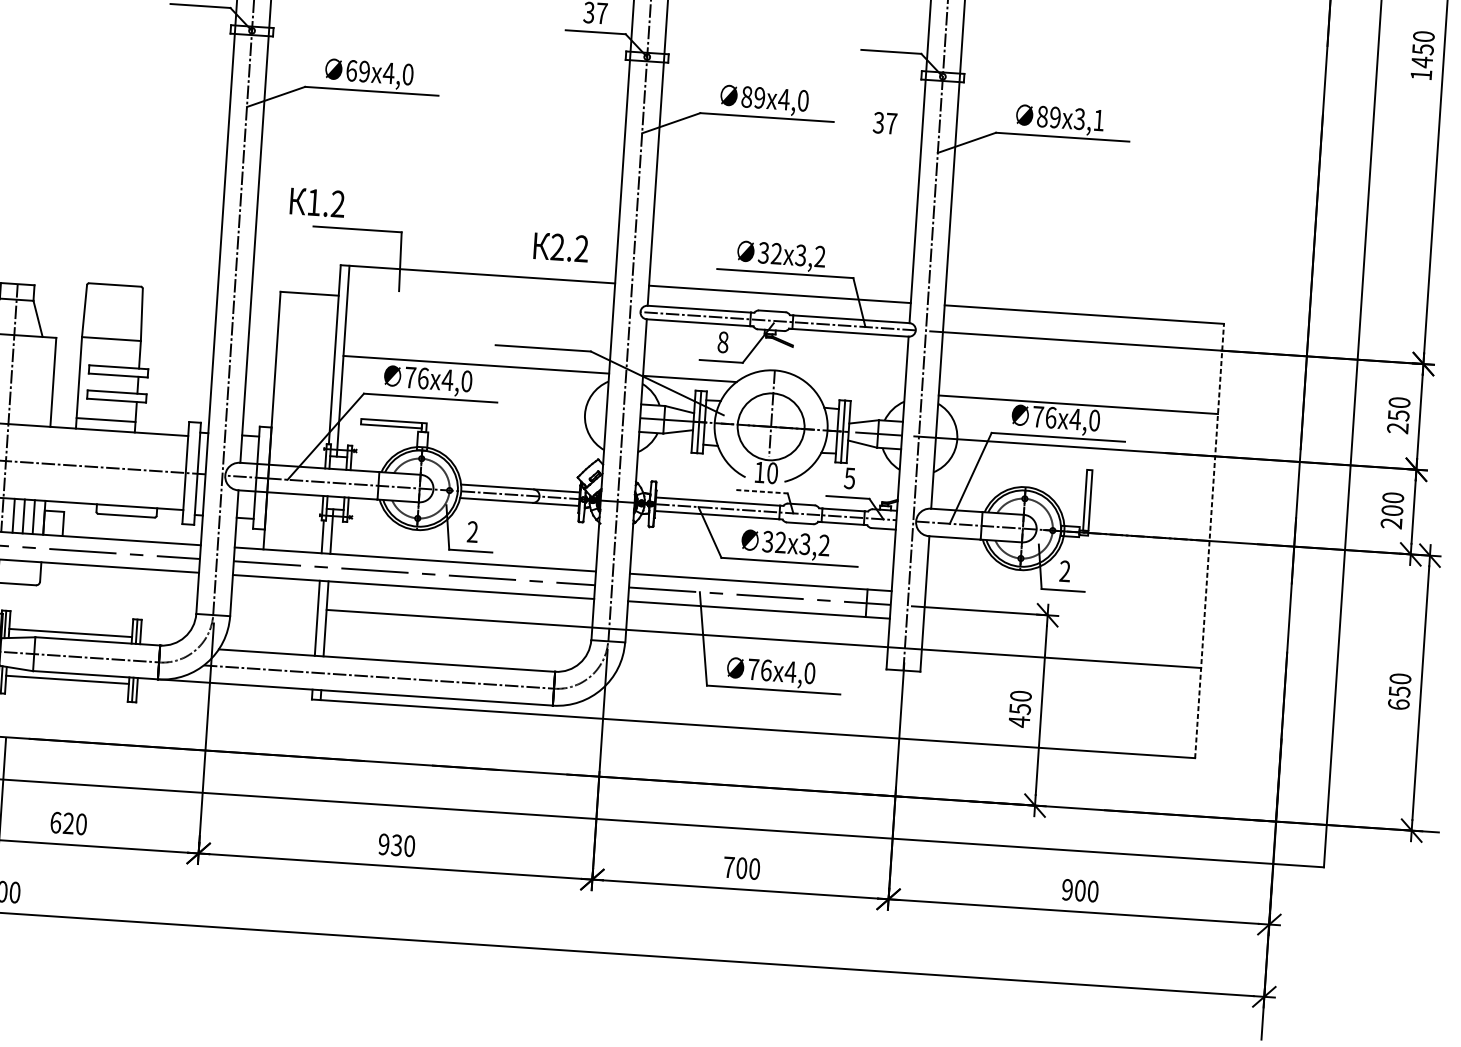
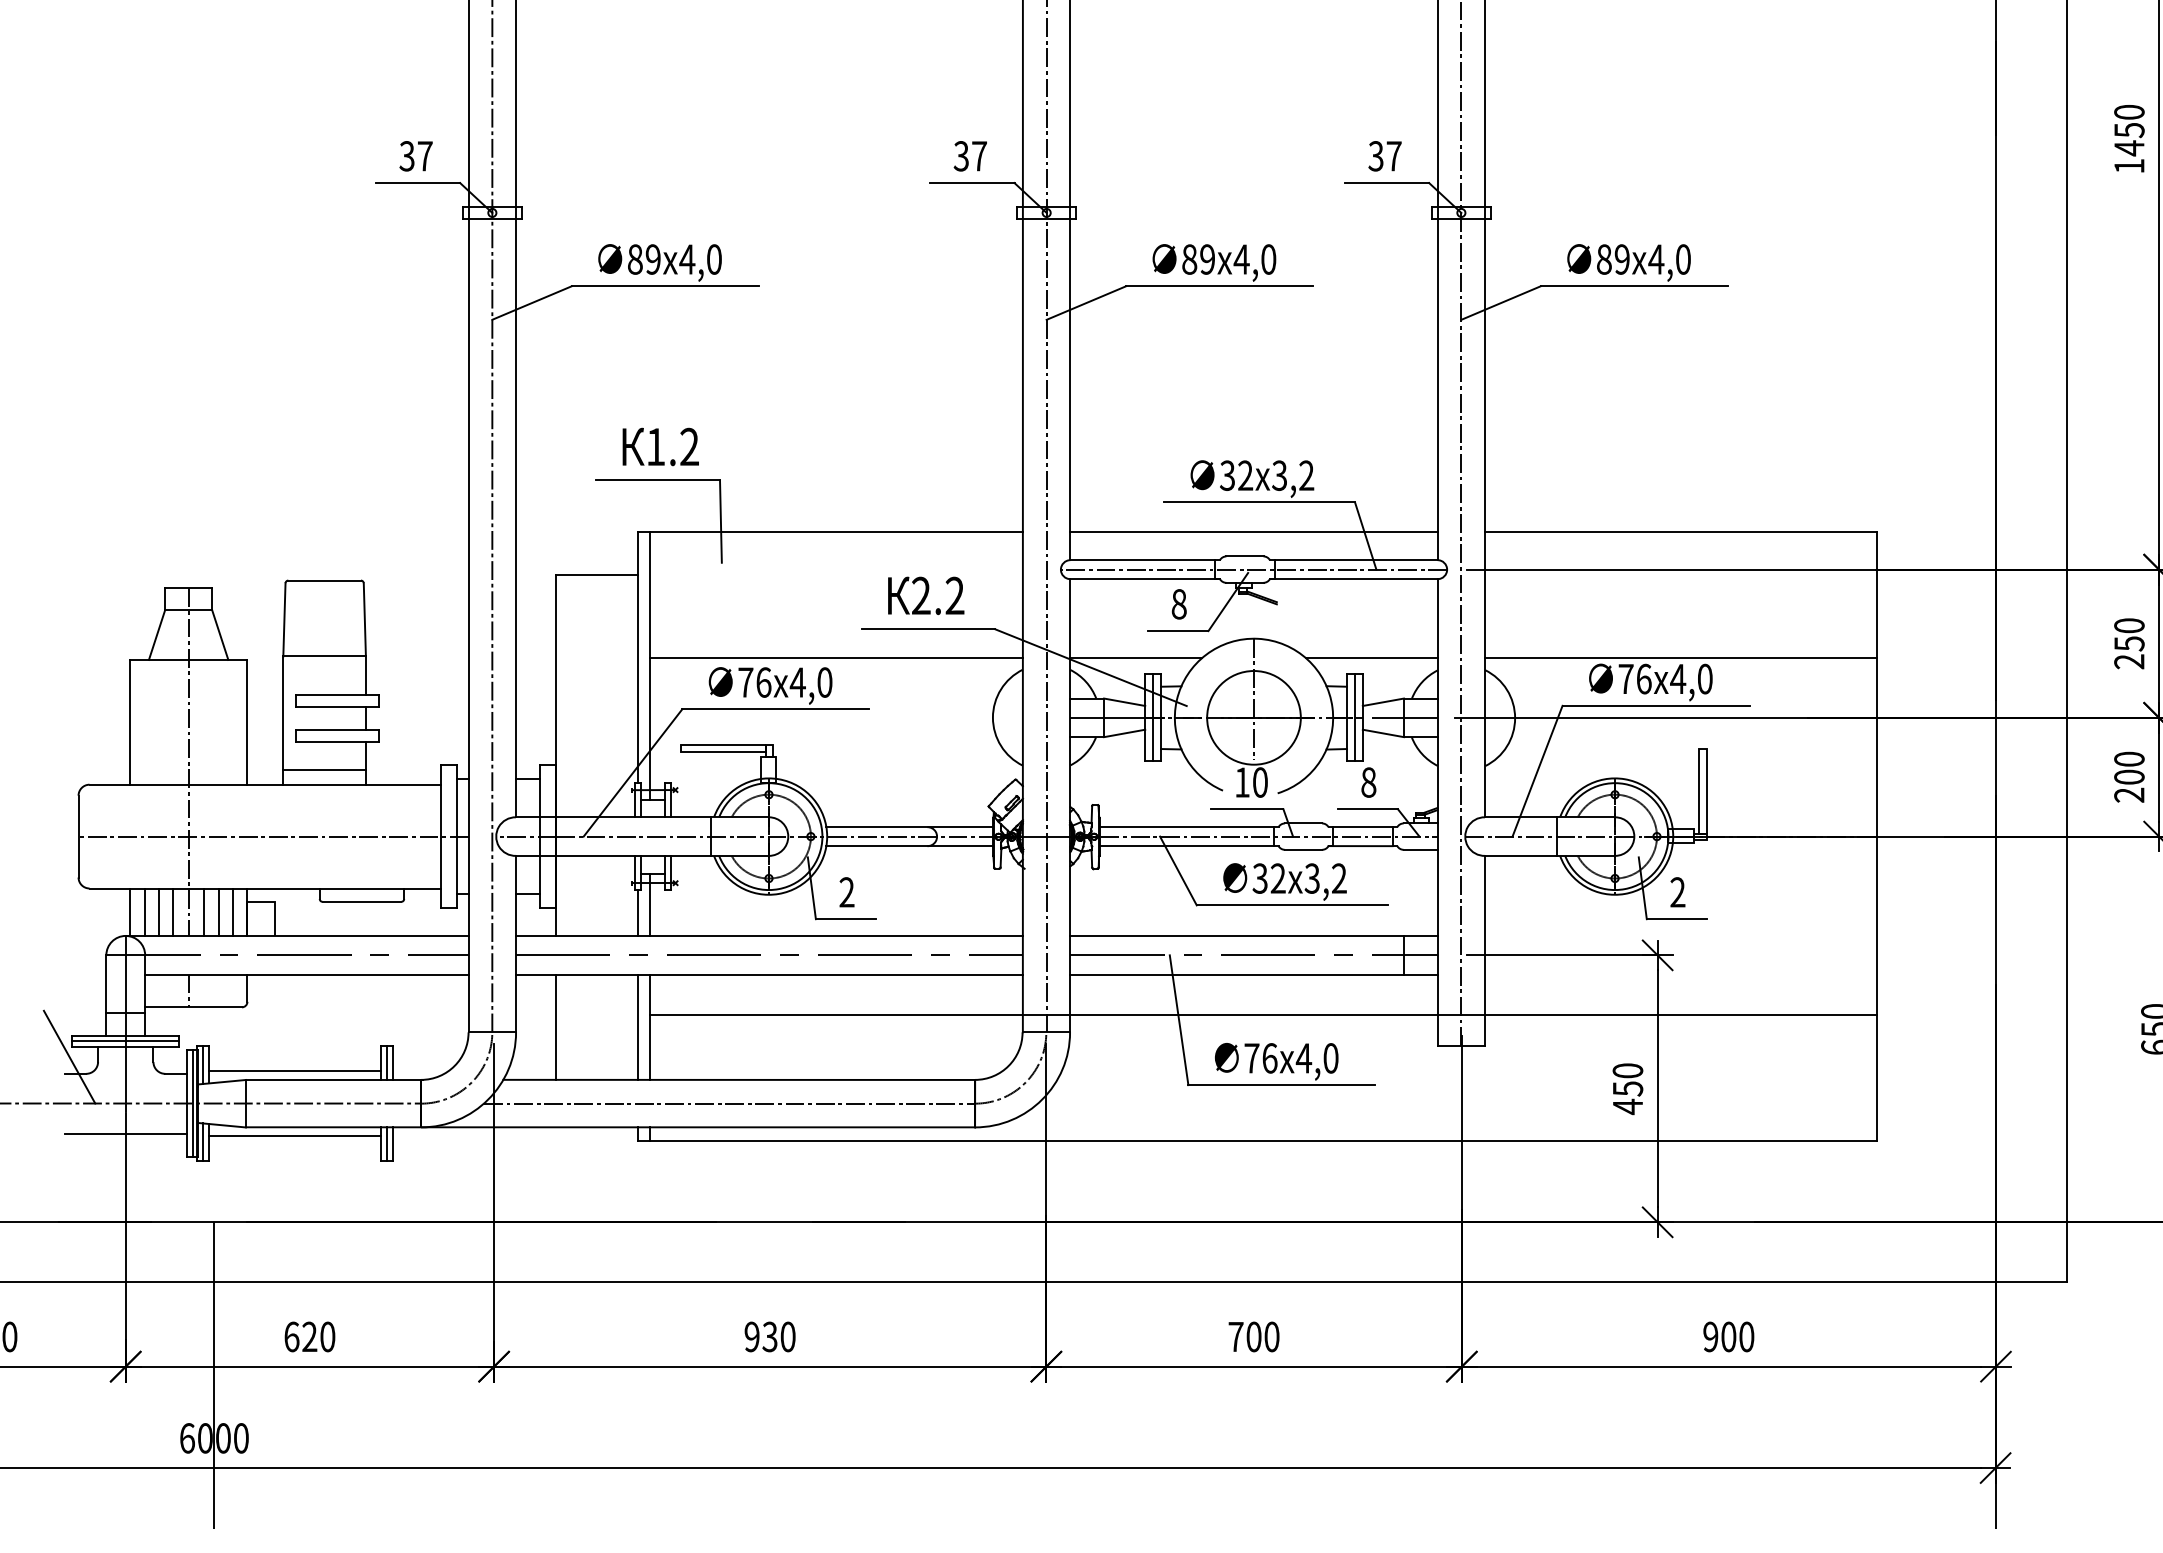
text: (351, 70) -> (635, 259), 69 -> 89
text: (1089, 119) -> (1669, 259), 3,1 -> 4,0
text: (884, 123) -> (1384, 156), moved
text: (317, 202) -> (660, 446), moved
text: (561, 247) -> (926, 595), moved
line: (857, 390) -> (1371, 658), added
text: (849, 478) -> (1368, 782), 5 -> 8
line: (762, 491) -> (1247, 809), dashed -> solid
line: (1209, 540) -> (1876, 836), dashed -> solid
line: (259, 613) -> (556, 1026), added

